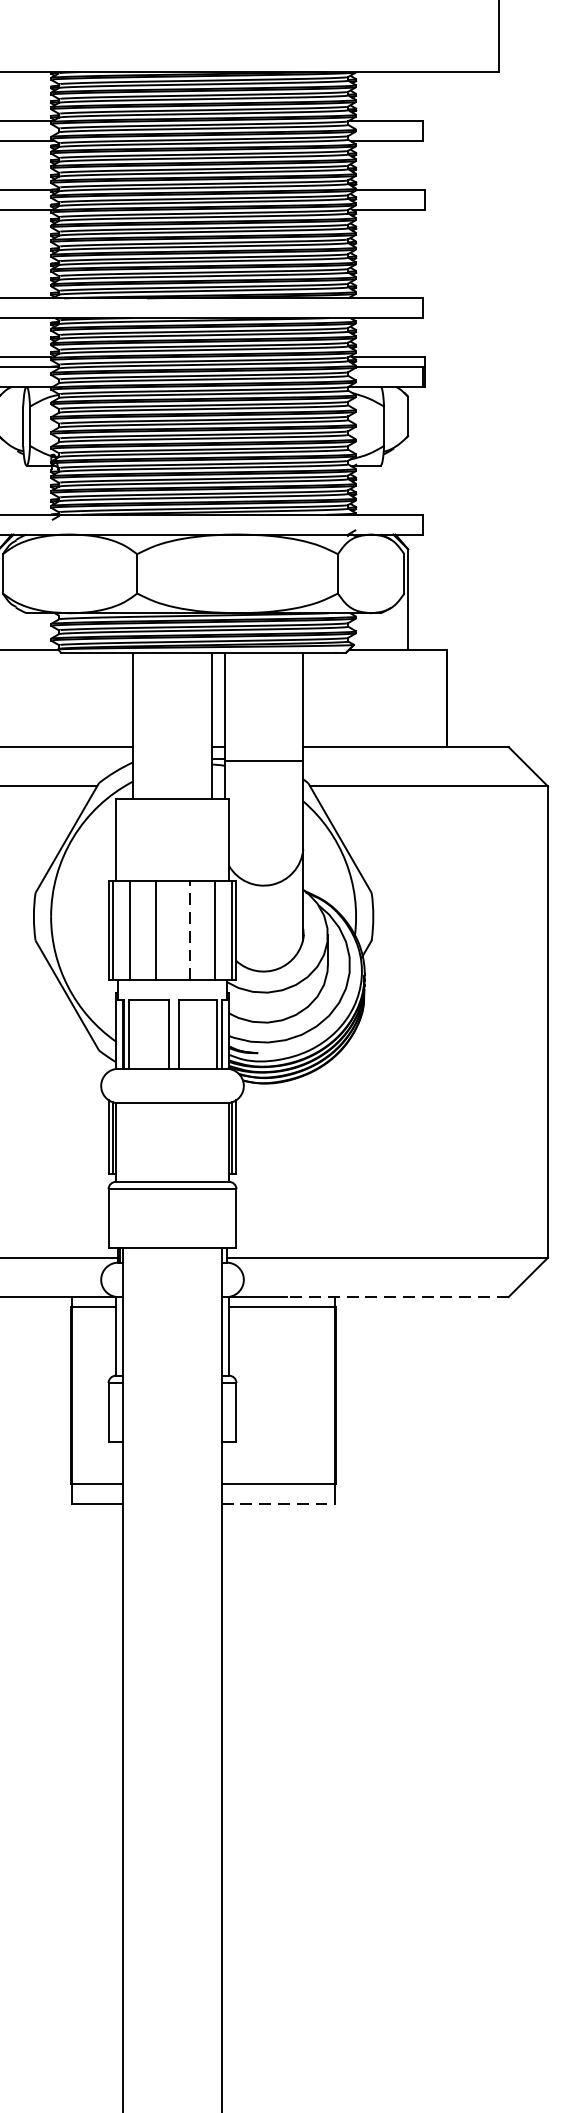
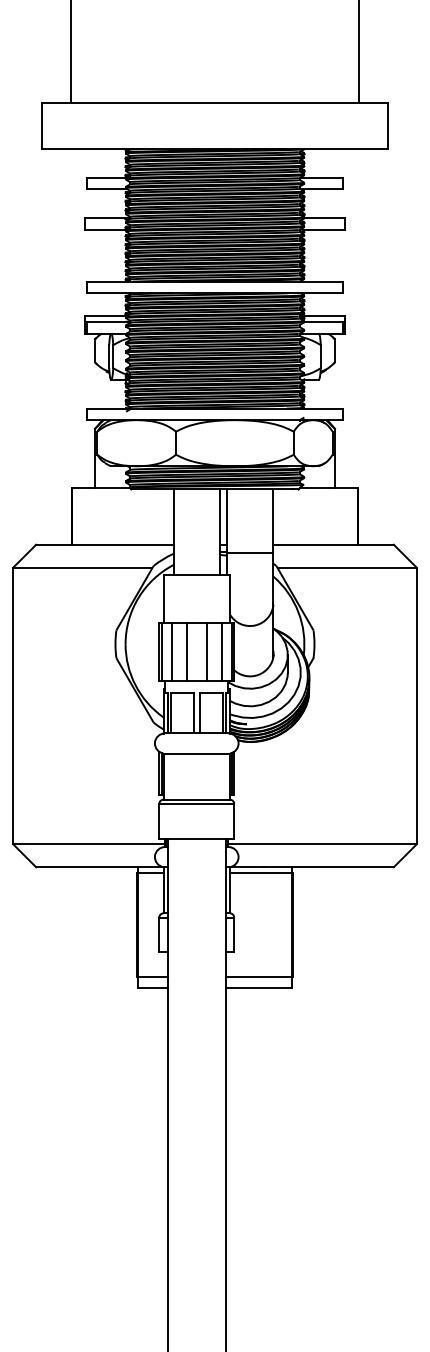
line: (189, 929) -> (206, 651), dashed -> solid
line: (397, 1297) -> (328, 867), dashed -> solid
line: (279, 1503) -> (259, 988), dashed -> solid

